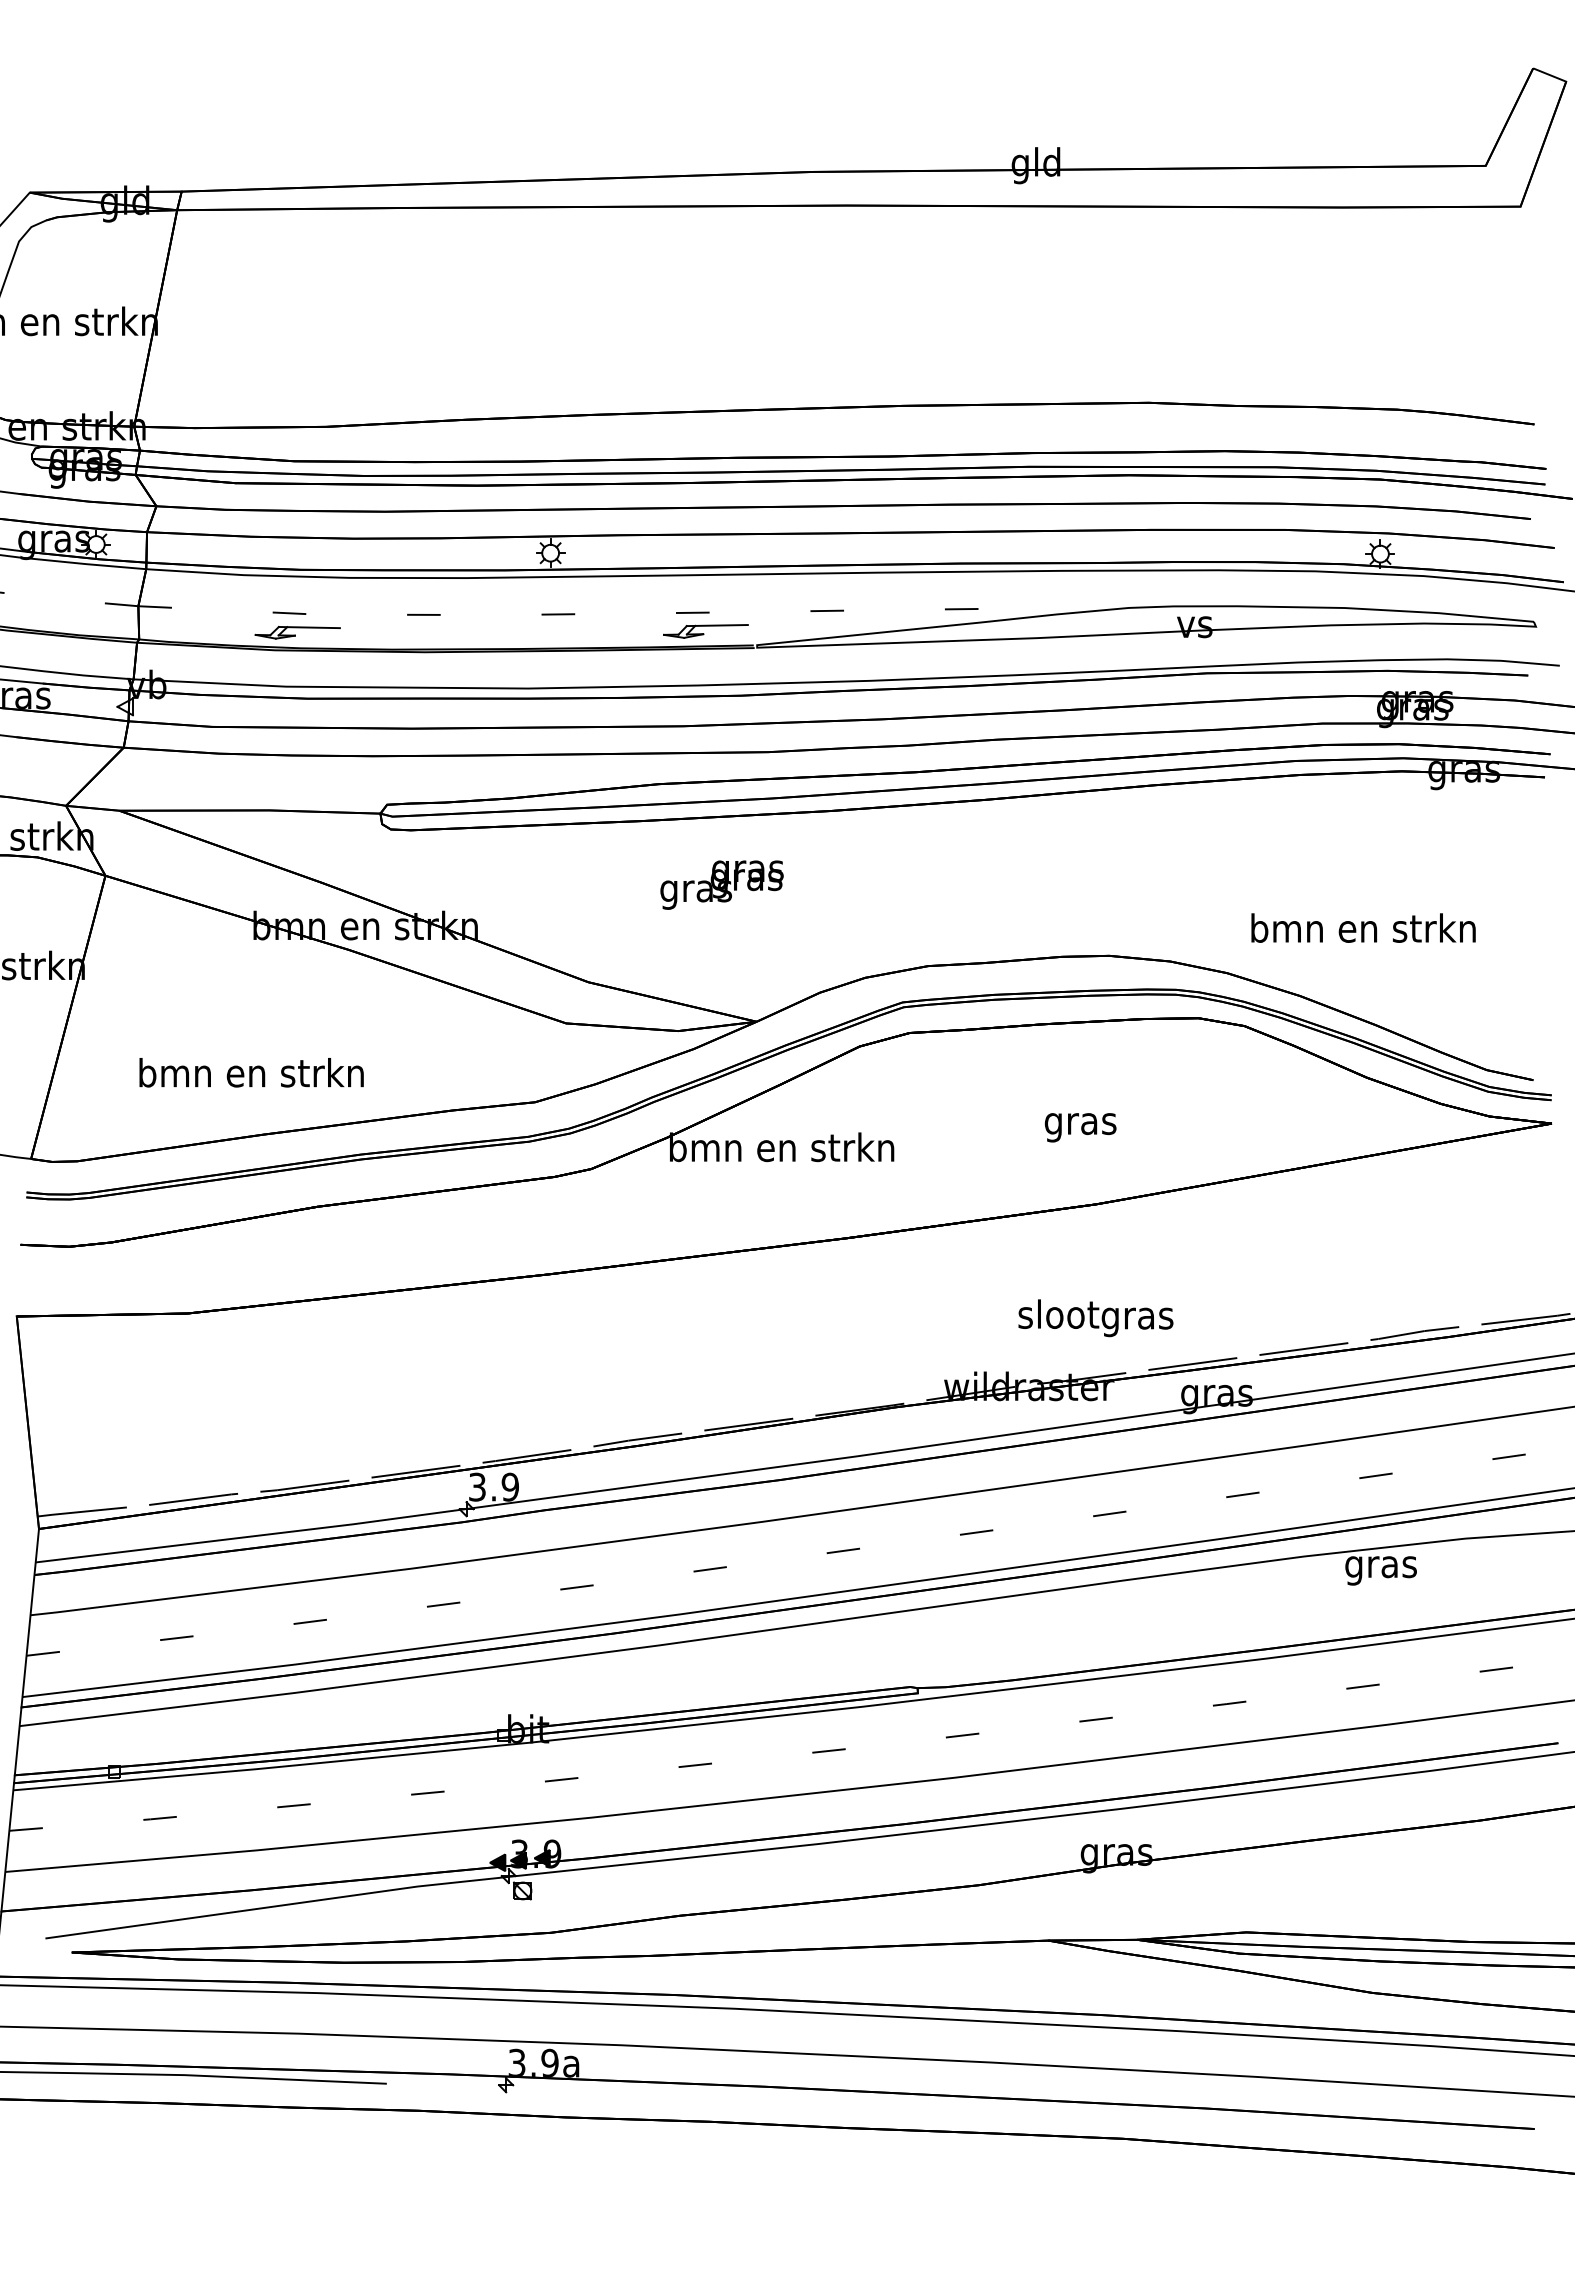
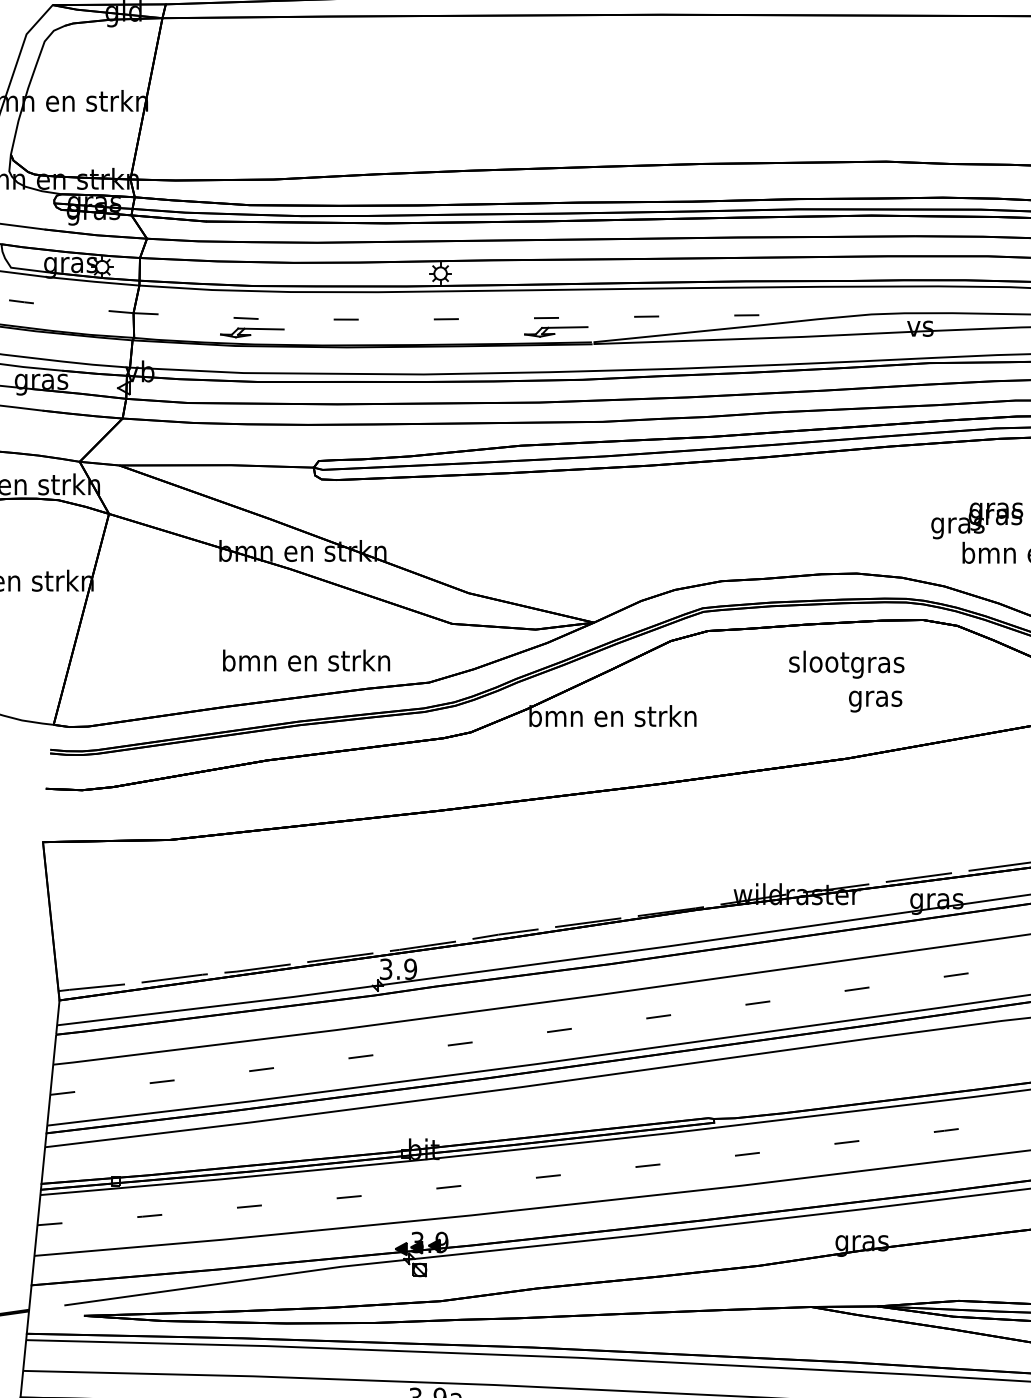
text: (721, 884) -> (976, 520), moved
text: (251, 1072) -> (306, 660), moved
text: (1080, 1127) -> (875, 701), moved
text: (1095, 1318) -> (846, 664), moved

